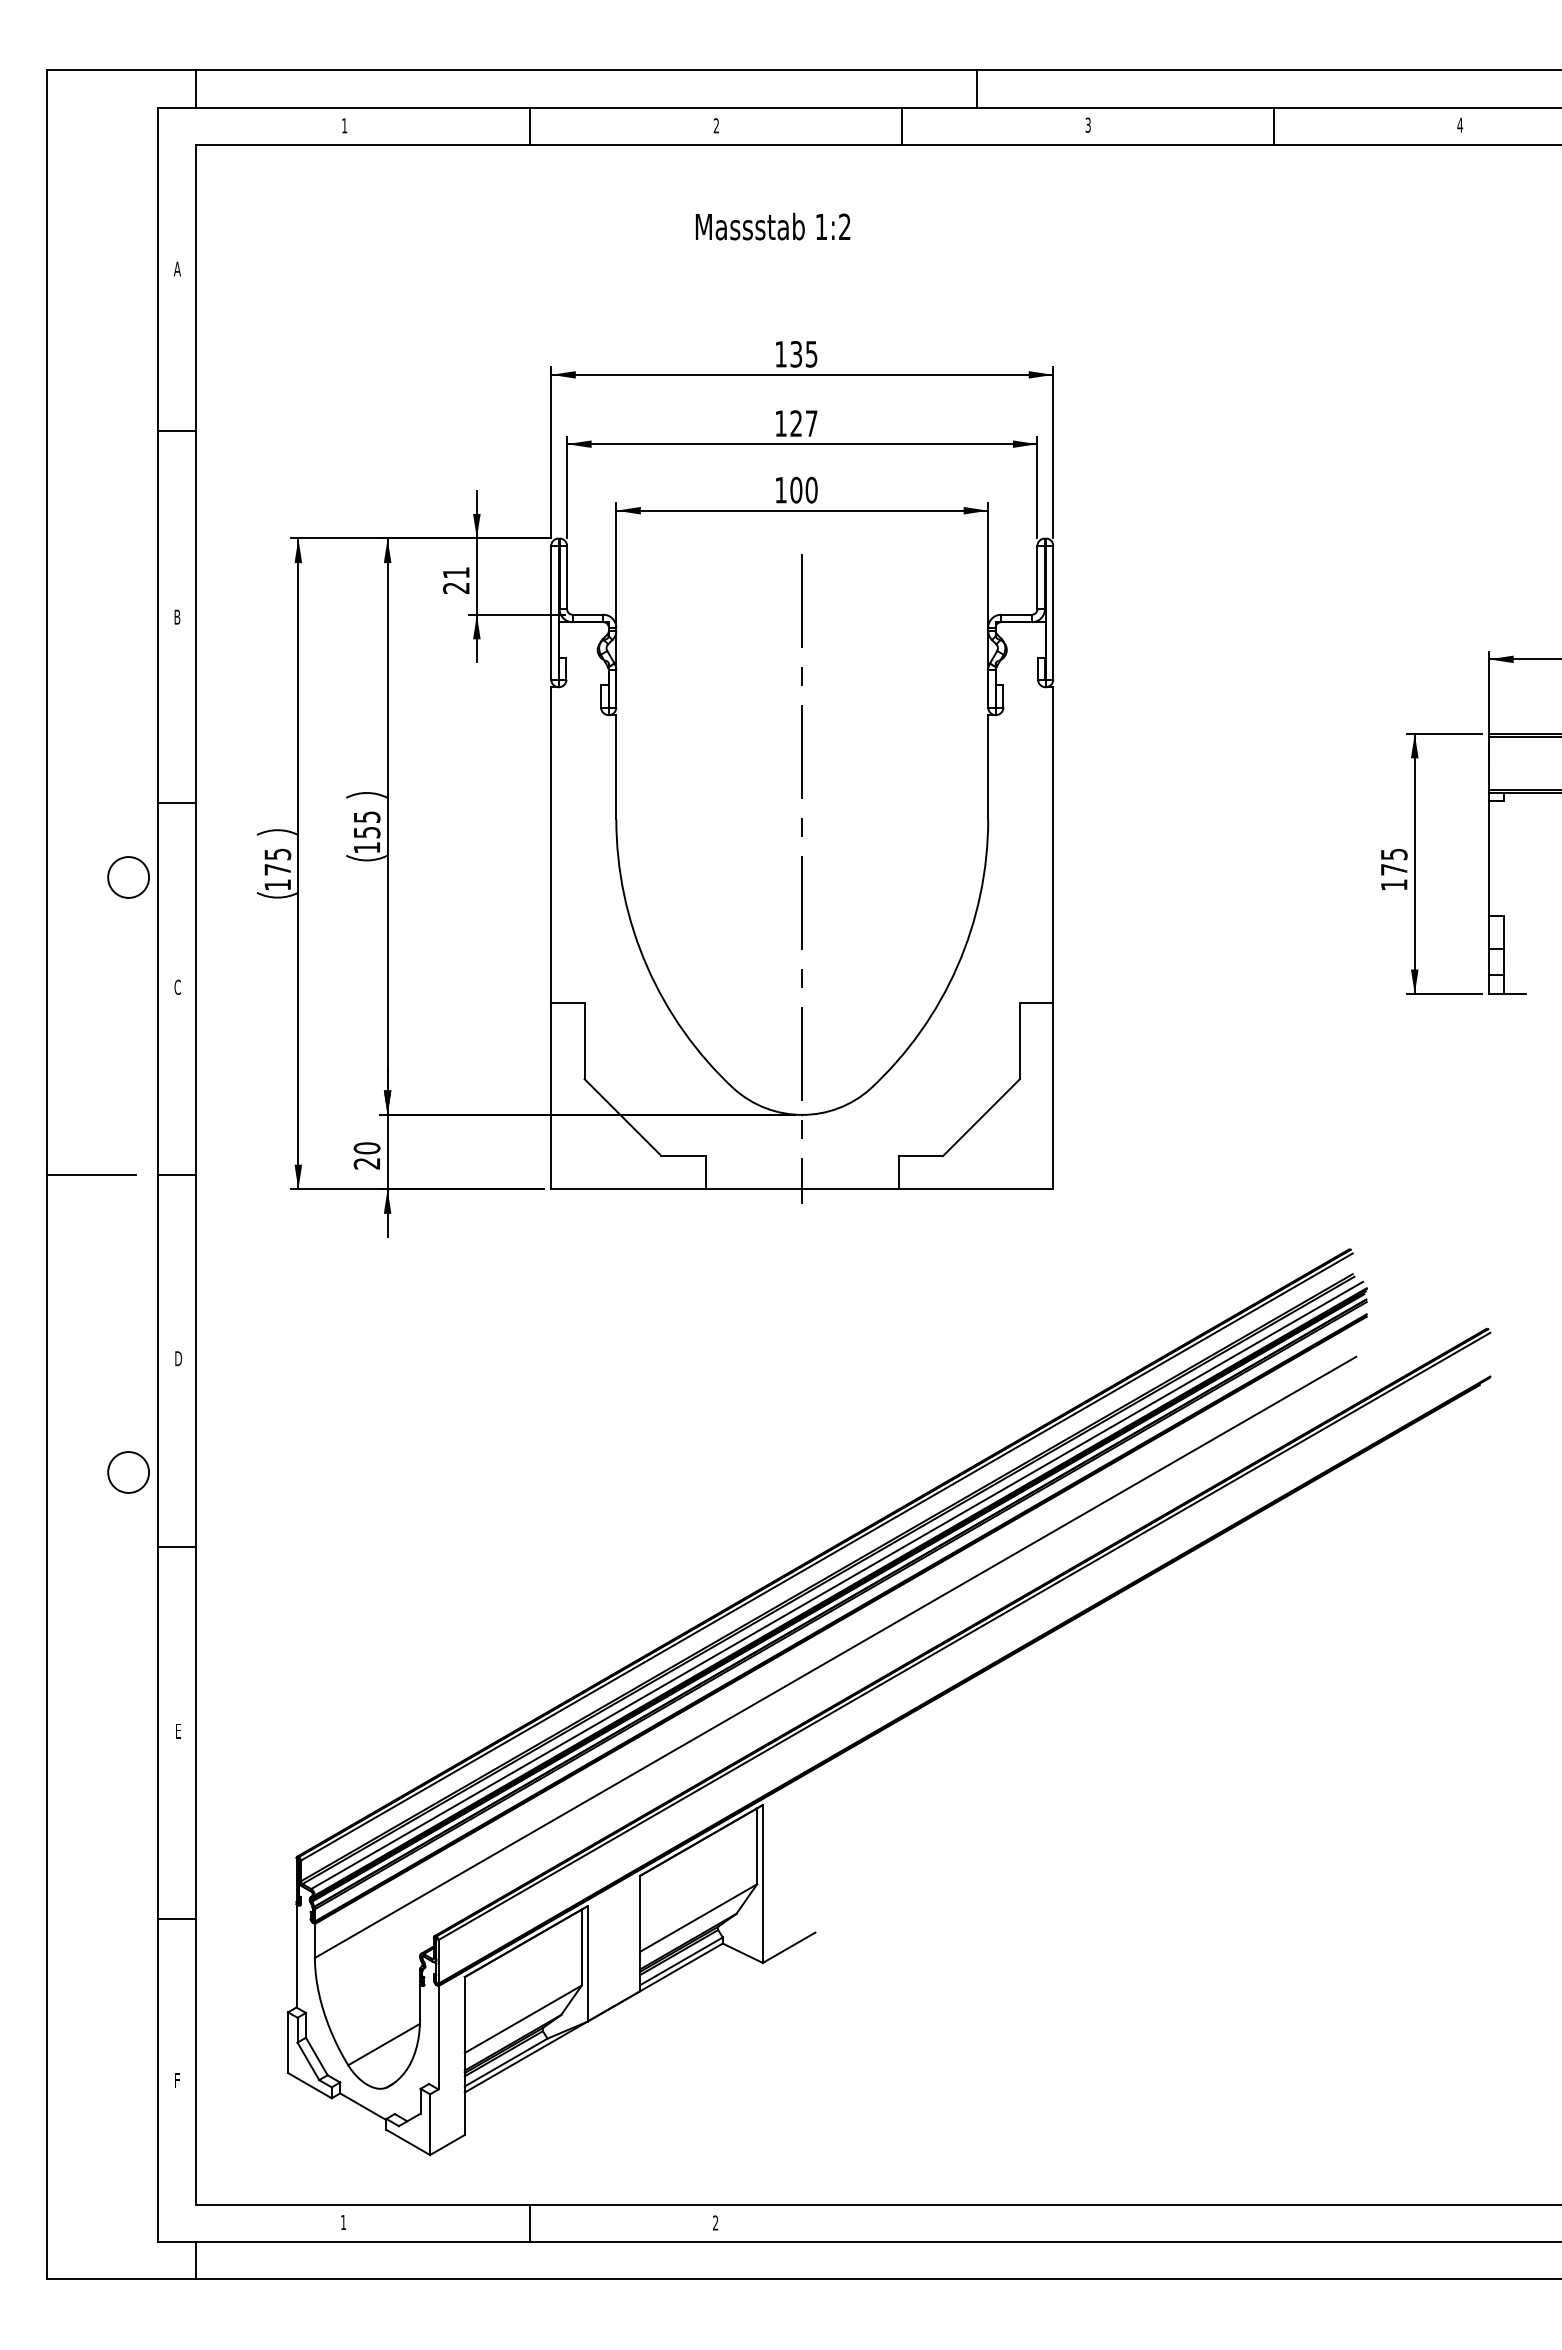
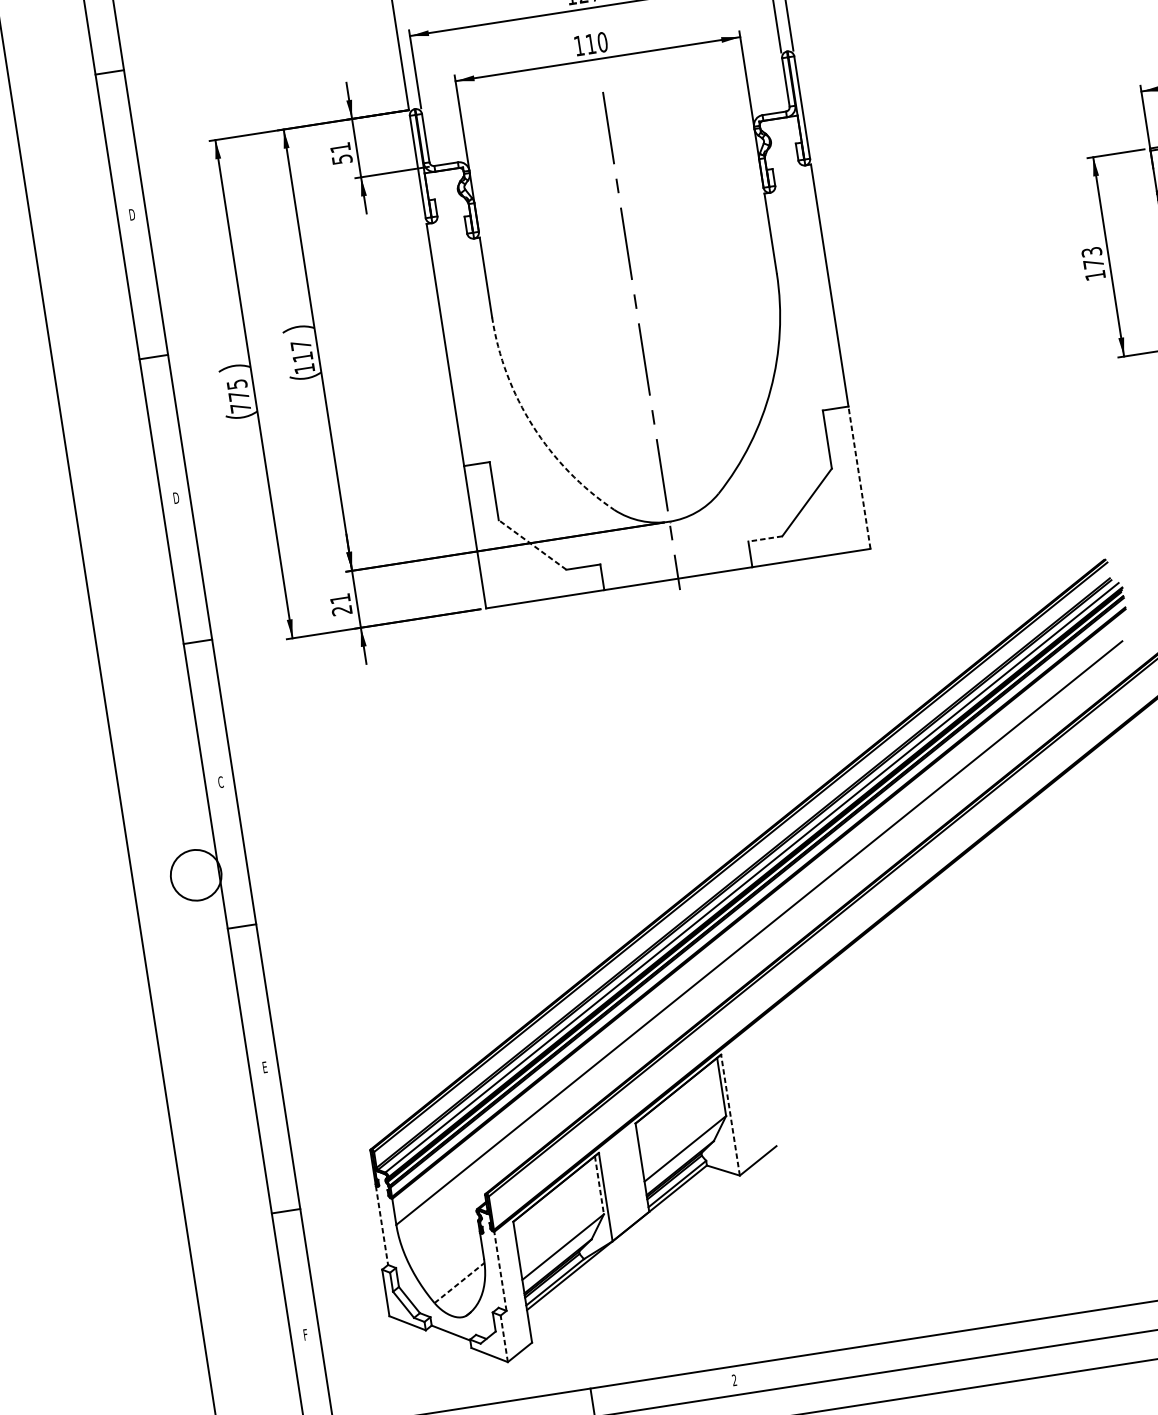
text: (796, 489) -> (590, 43), 100 -> 110
text: (456, 588) -> (342, 159), 21 -> 51
text: (177, 616) -> (132, 214), B -> D
text: (367, 824) -> (302, 350), 155 -> 117
text: (1393, 853) -> (1091, 251), 175 -> 173
circle: (128, 877) -> (125, 419), removed
text: (277, 884) -> (240, 407), 175 -> 775
arc: (647, 966) -> (533, 426), solid -> dashed
text: (177, 986) -> (175, 497), C -> D
line: (1053, 1096) -> (859, 477), solid -> dashed
line: (622, 1117) -> (532, 544), solid -> dashed
text: (366, 1148) -> (339, 599), 20 -> 21
line: (920, 1155) -> (764, 538), solid -> dashed
line: (91, 1175) -> (132, 652), removed
text: (178, 1358) -> (220, 782), D -> C
circle: (128, 1472) -> (196, 875), size x1.6
line: (762, 1884) -> (730, 1115), solid -> dashed
line: (581, 1947) -> (599, 1185), solid -> dashed
line: (296, 1955) -> (381, 1225), solid -> dashed
line: (438, 2037) -> (500, 1271), solid -> dashed
line: (384, 2044) -> (459, 1282), solid -> dashed
line: (430, 2124) -> (504, 1338), solid -> dashed

